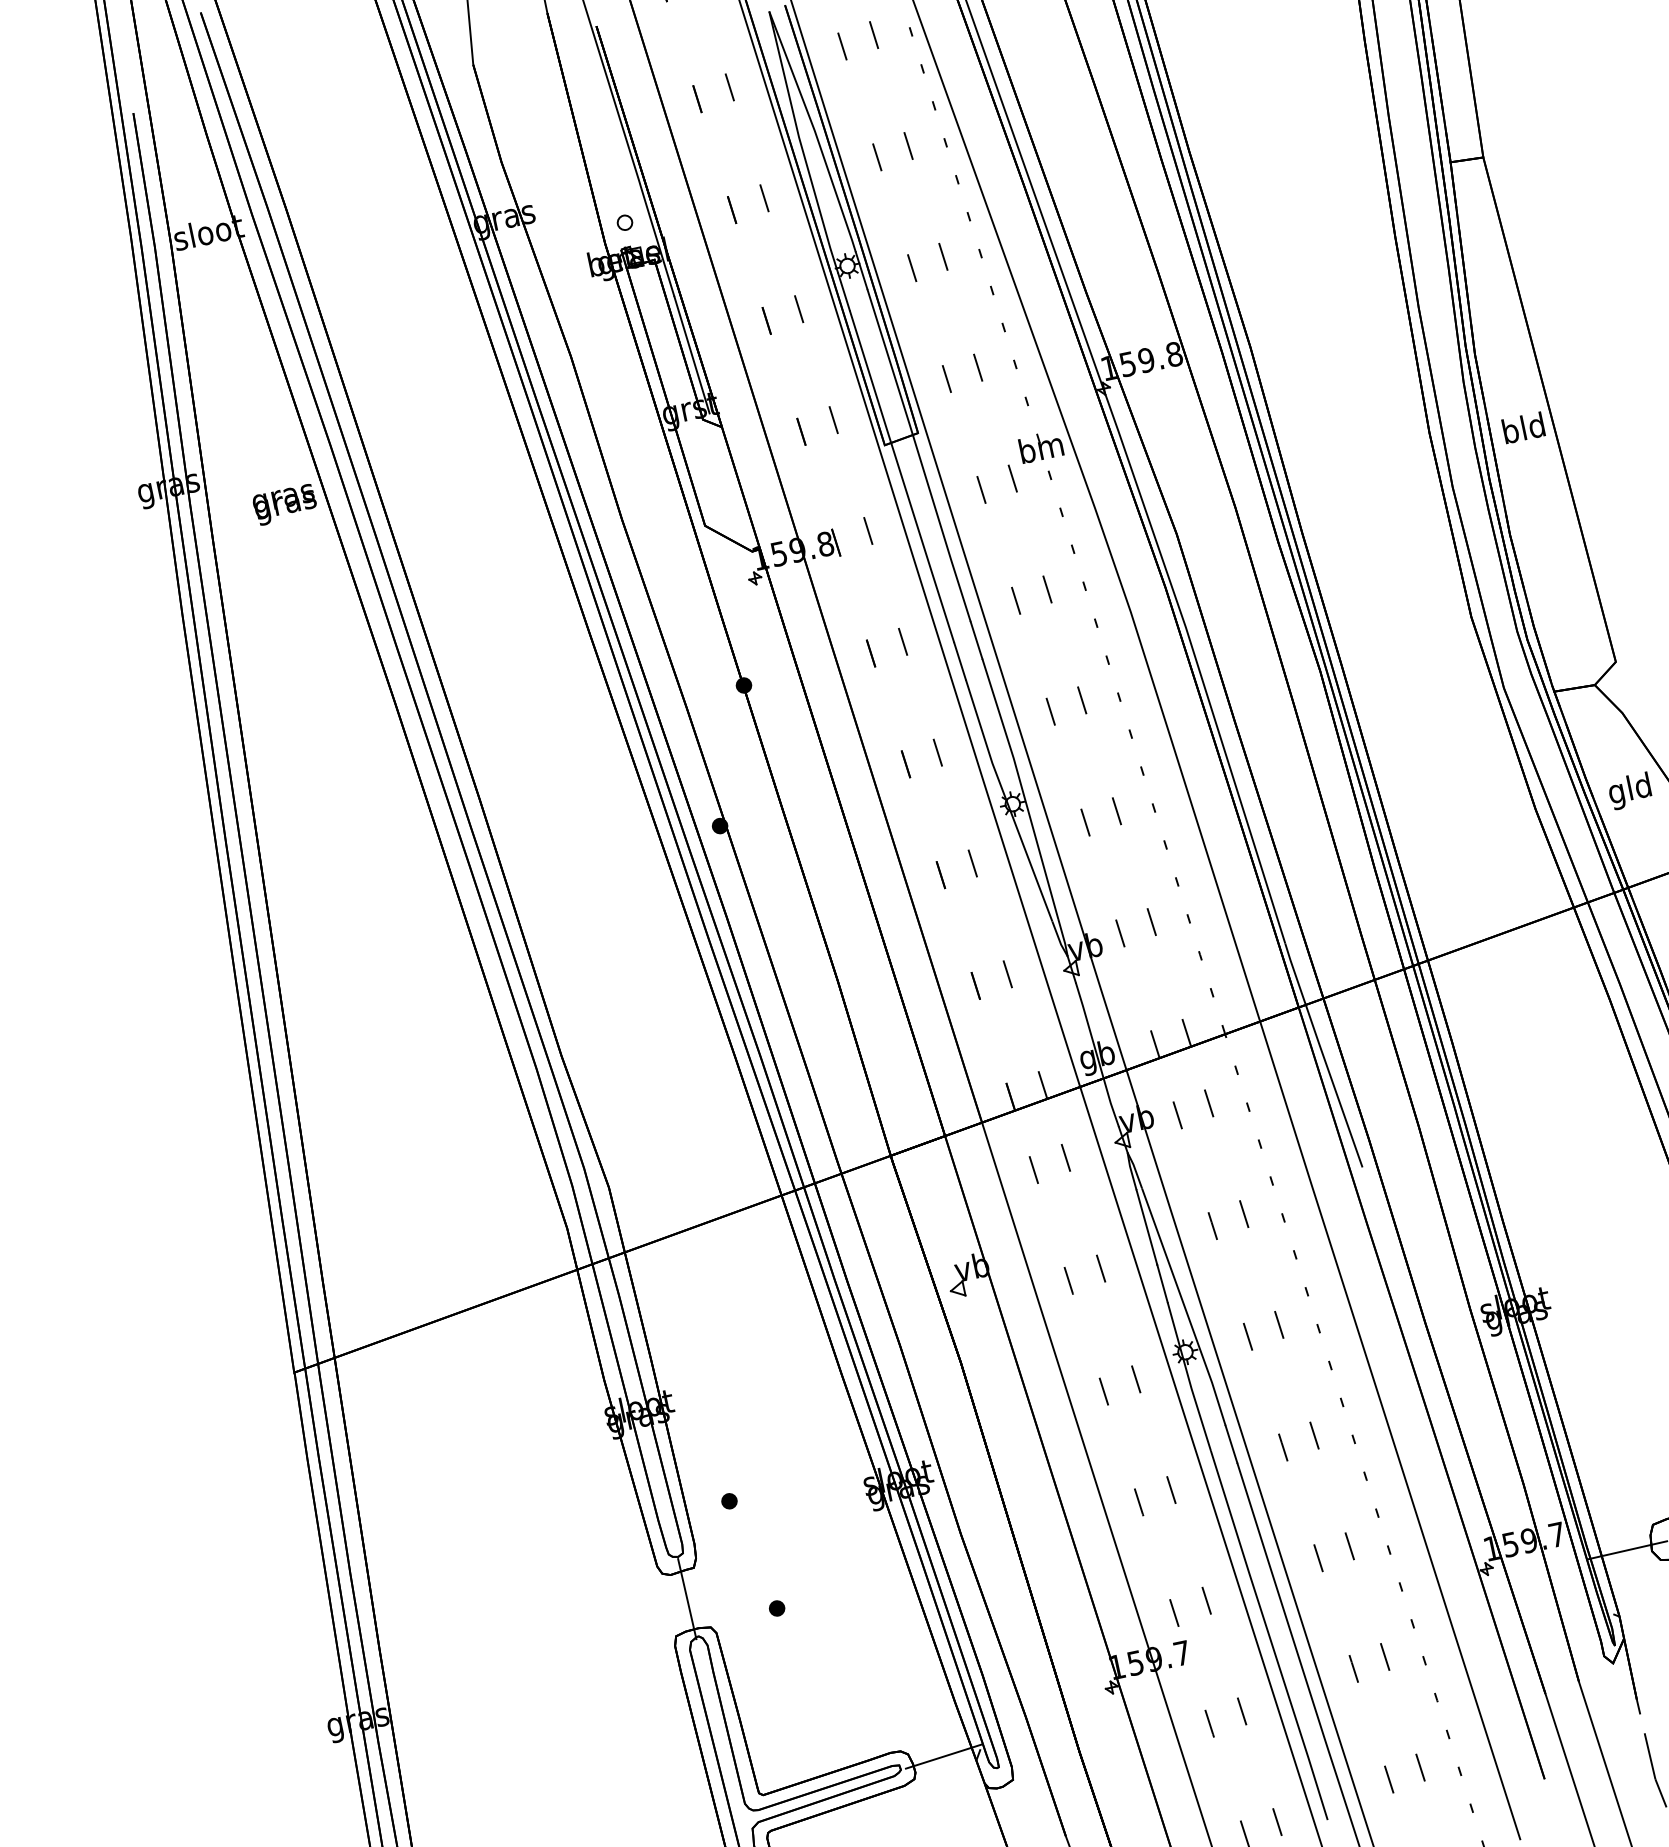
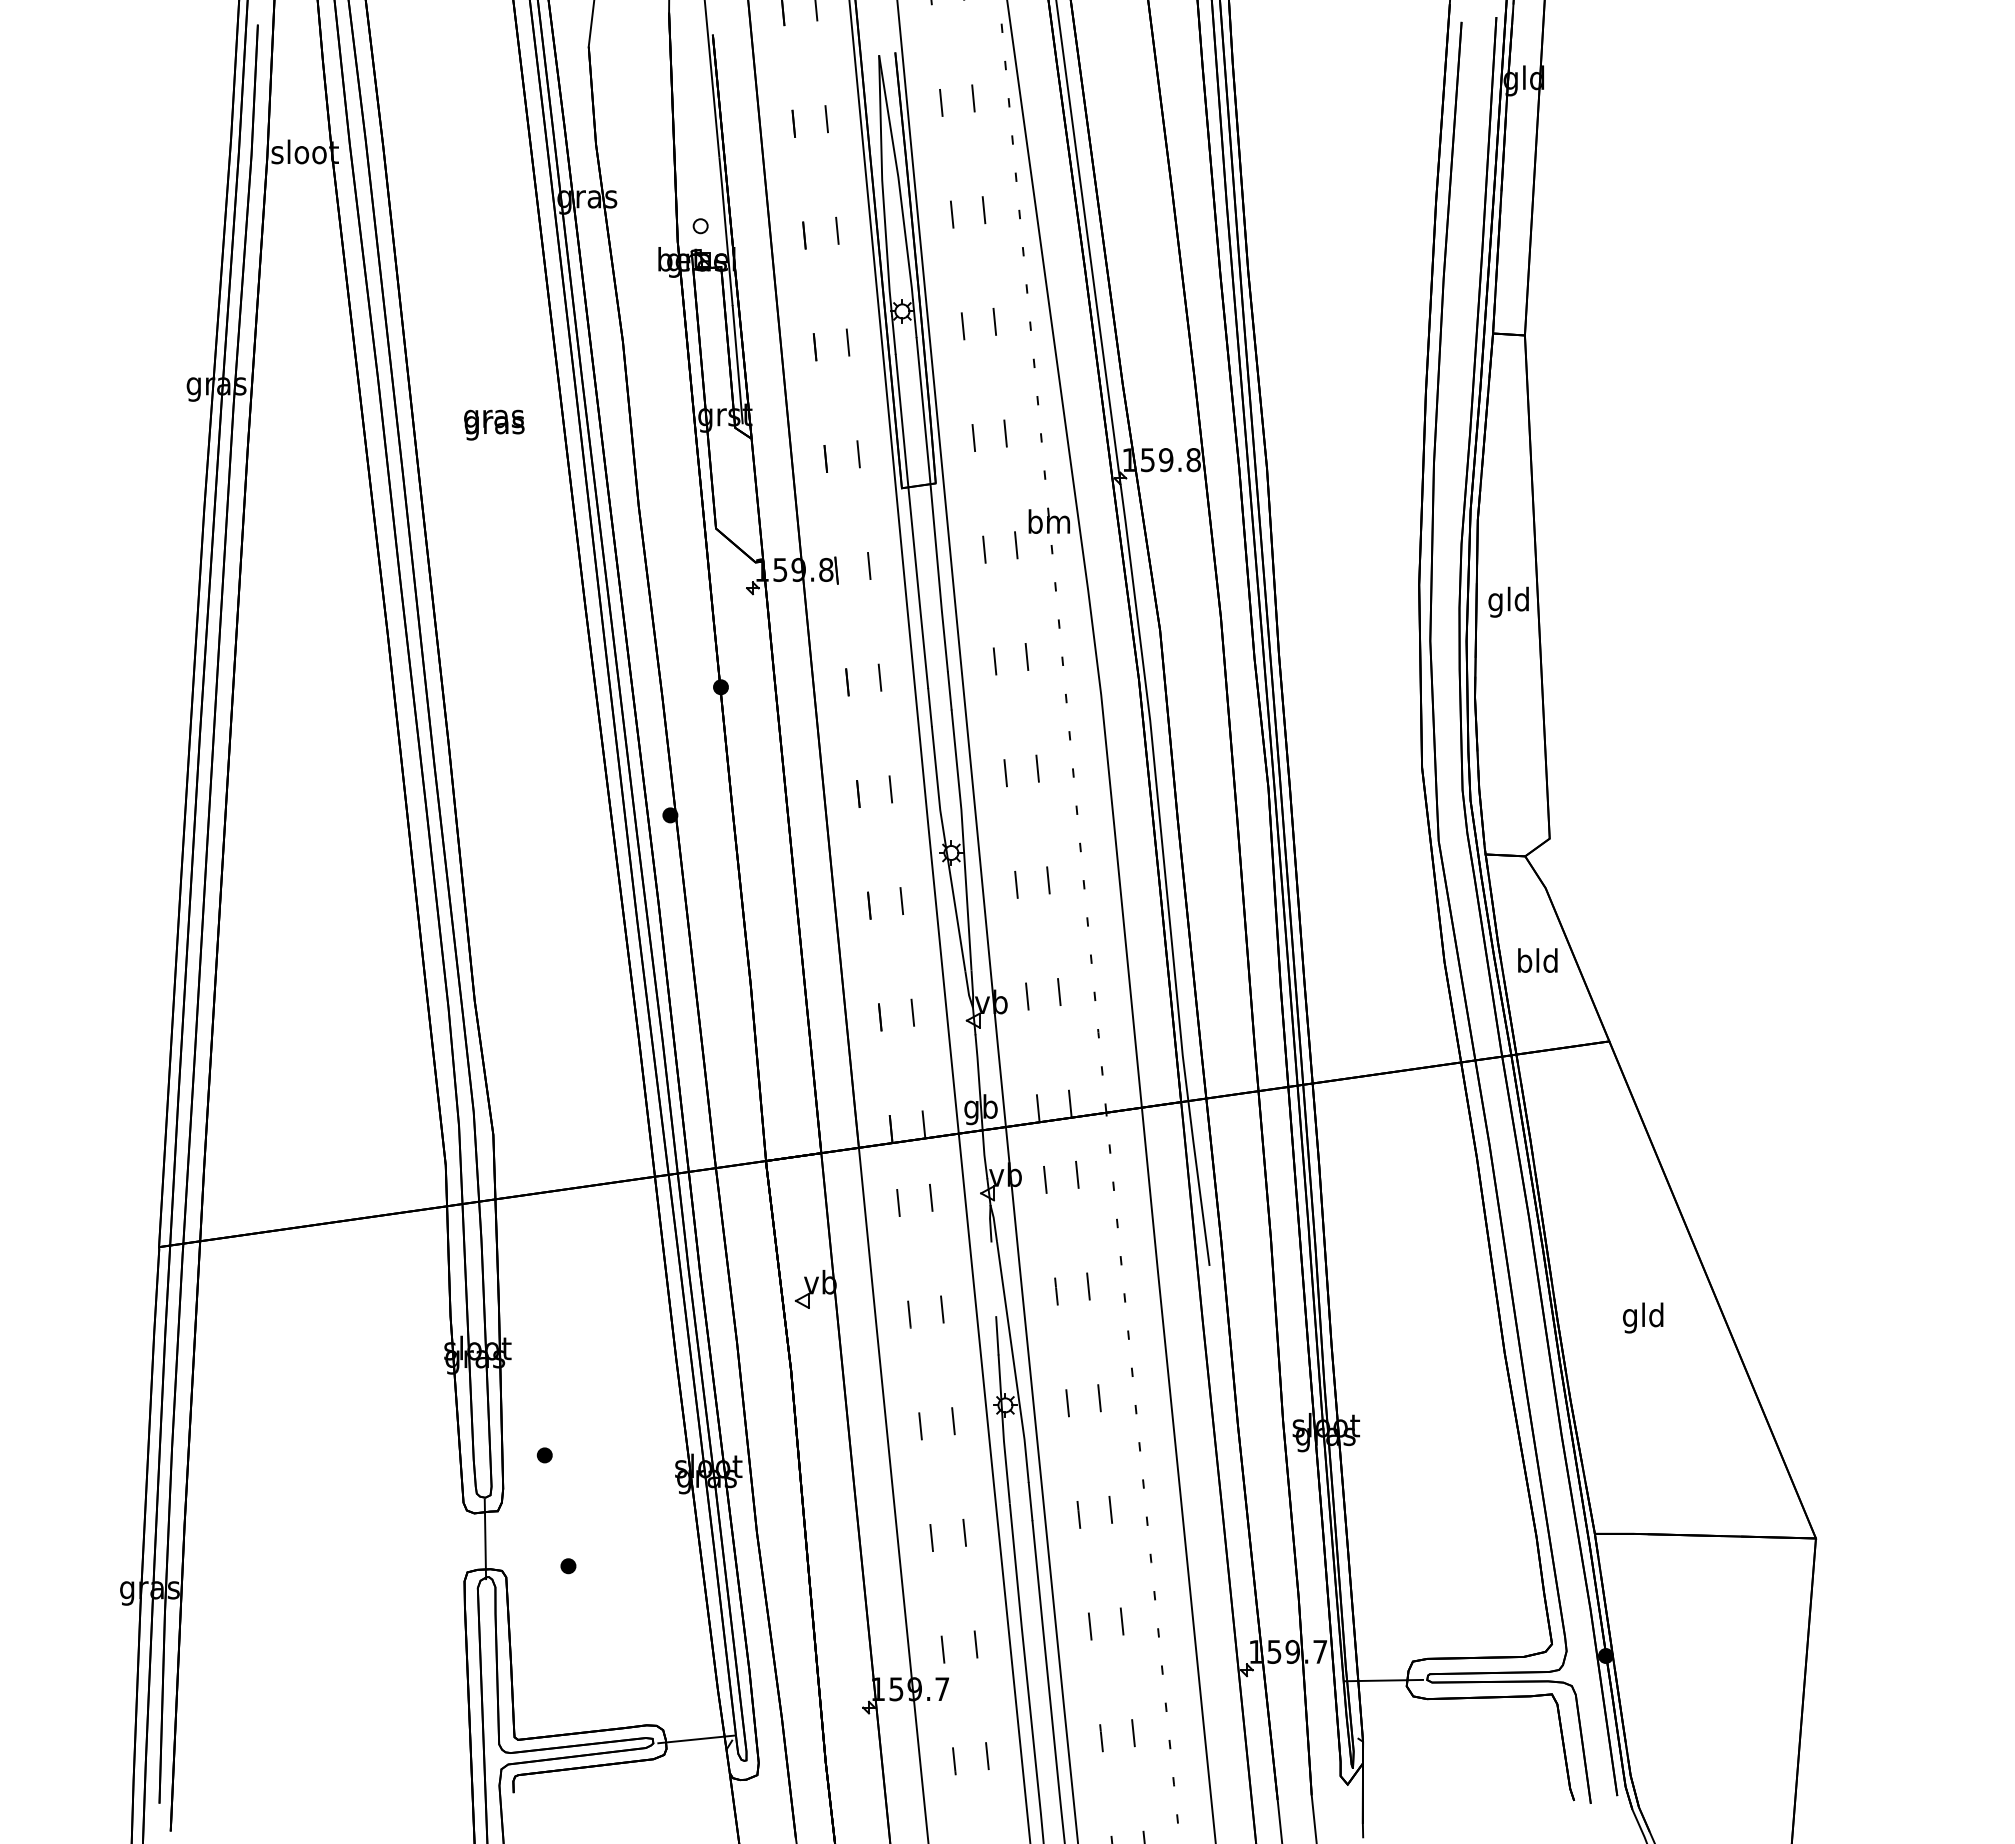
text: (1510, 433) -> (1495, 601), bld -> gld
text: (285, 504) -> (494, 424), moved
text: (1616, 793) -> (1524, 963), gld -> bld
line: (1146, 1227) -> (993, 1279), removed

